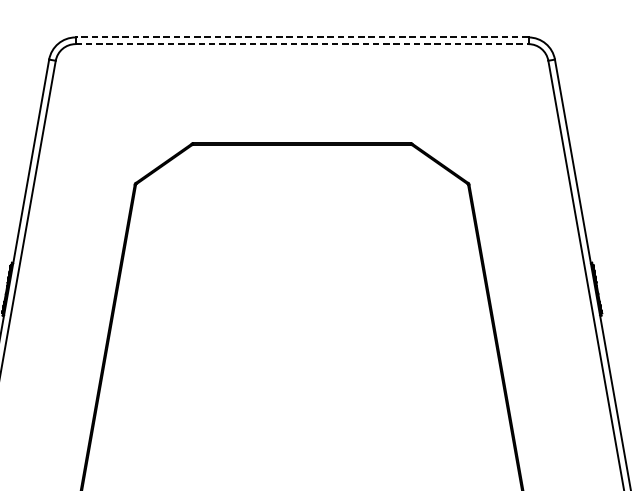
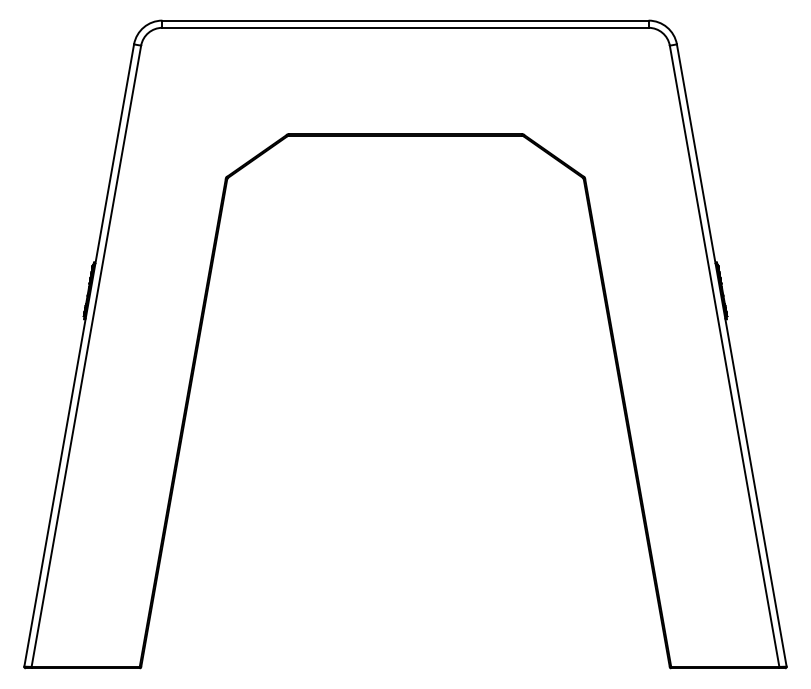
line: (302, 37) -> (405, 20), dashed -> solid
line: (303, 43) -> (406, 27), dashed -> solid

